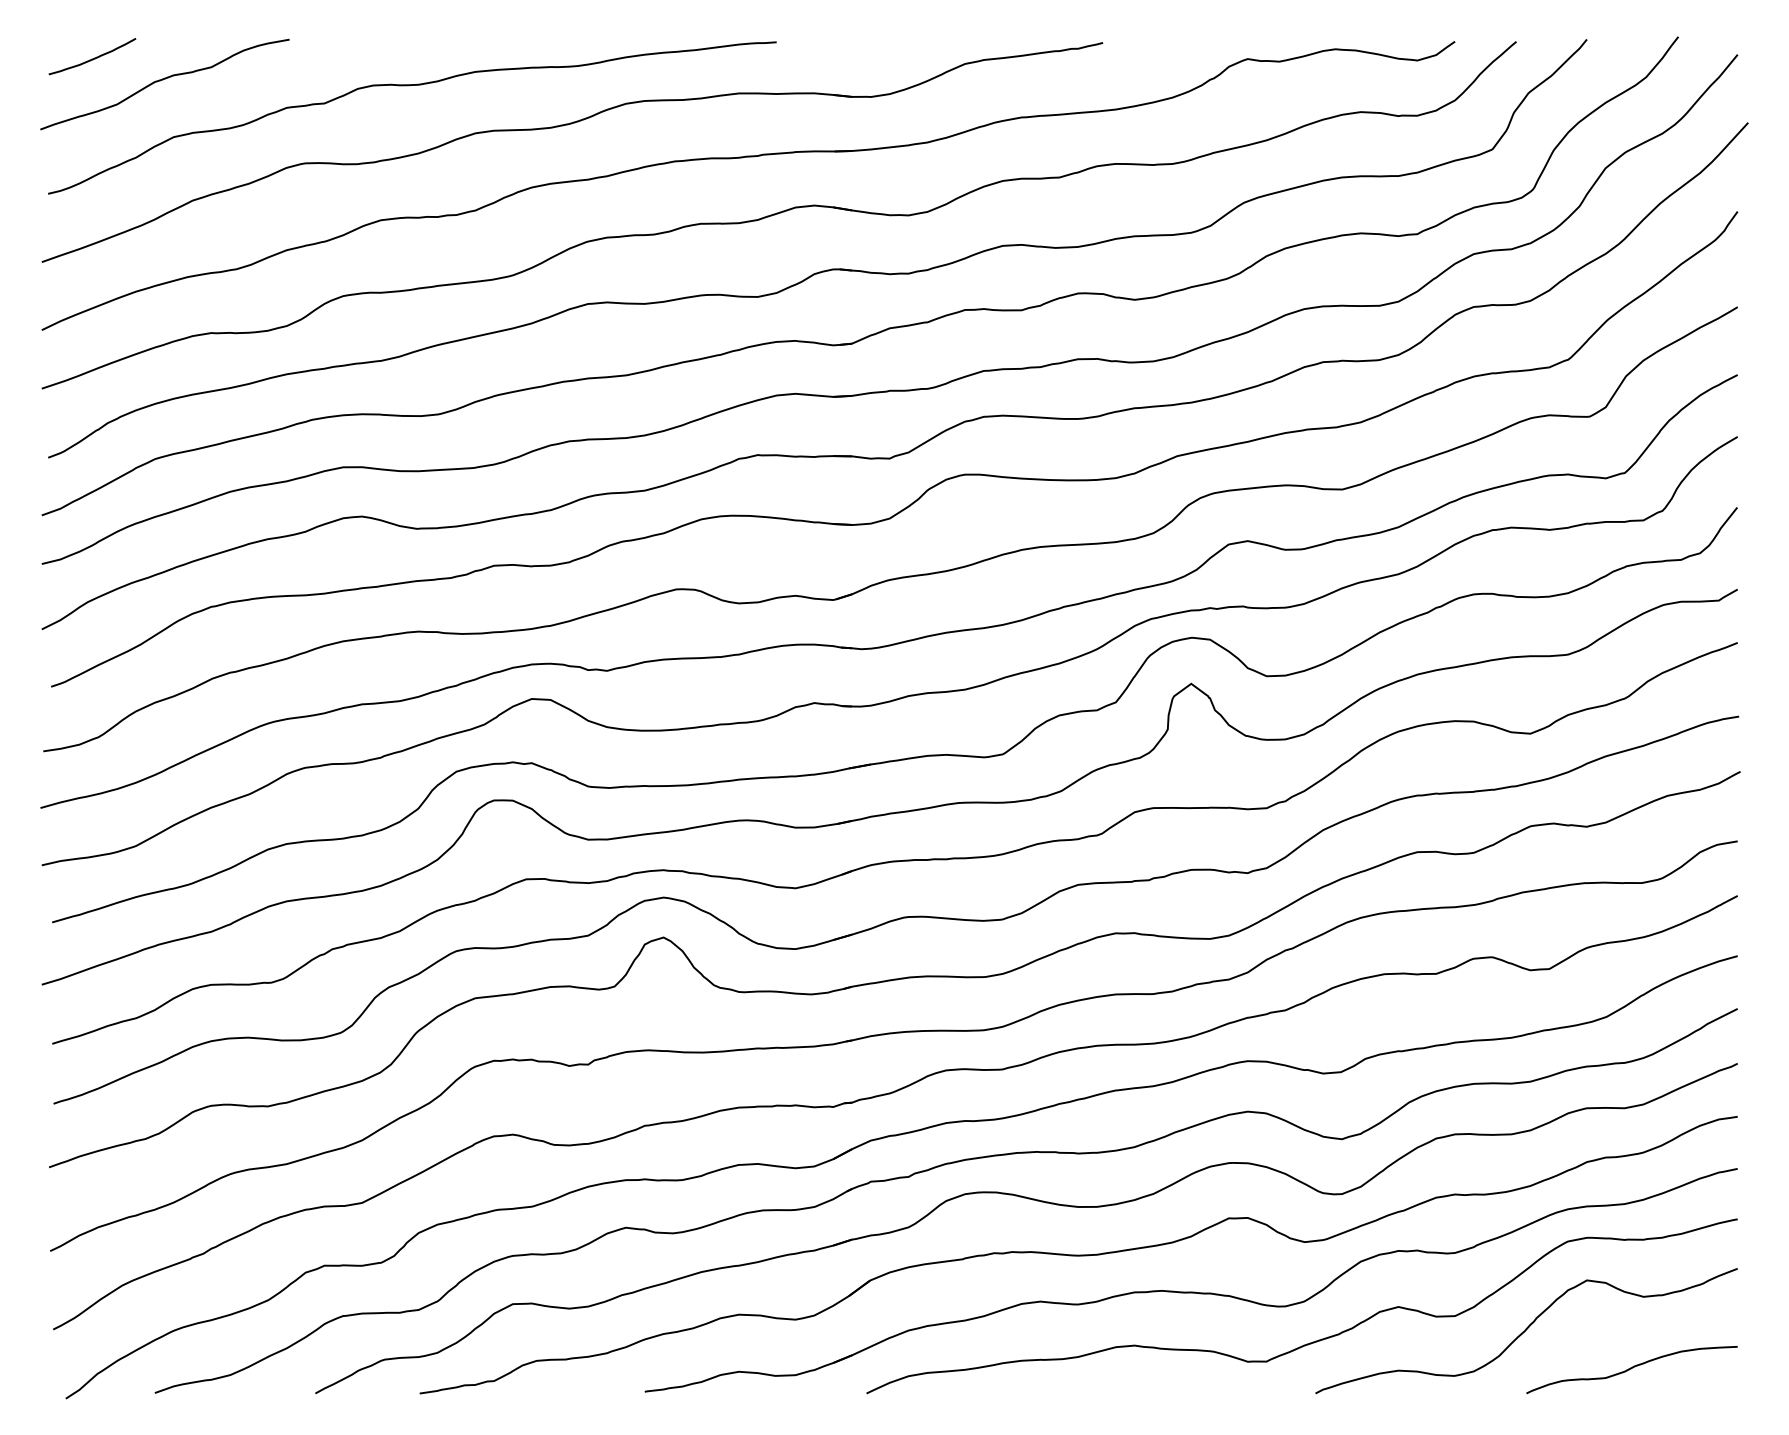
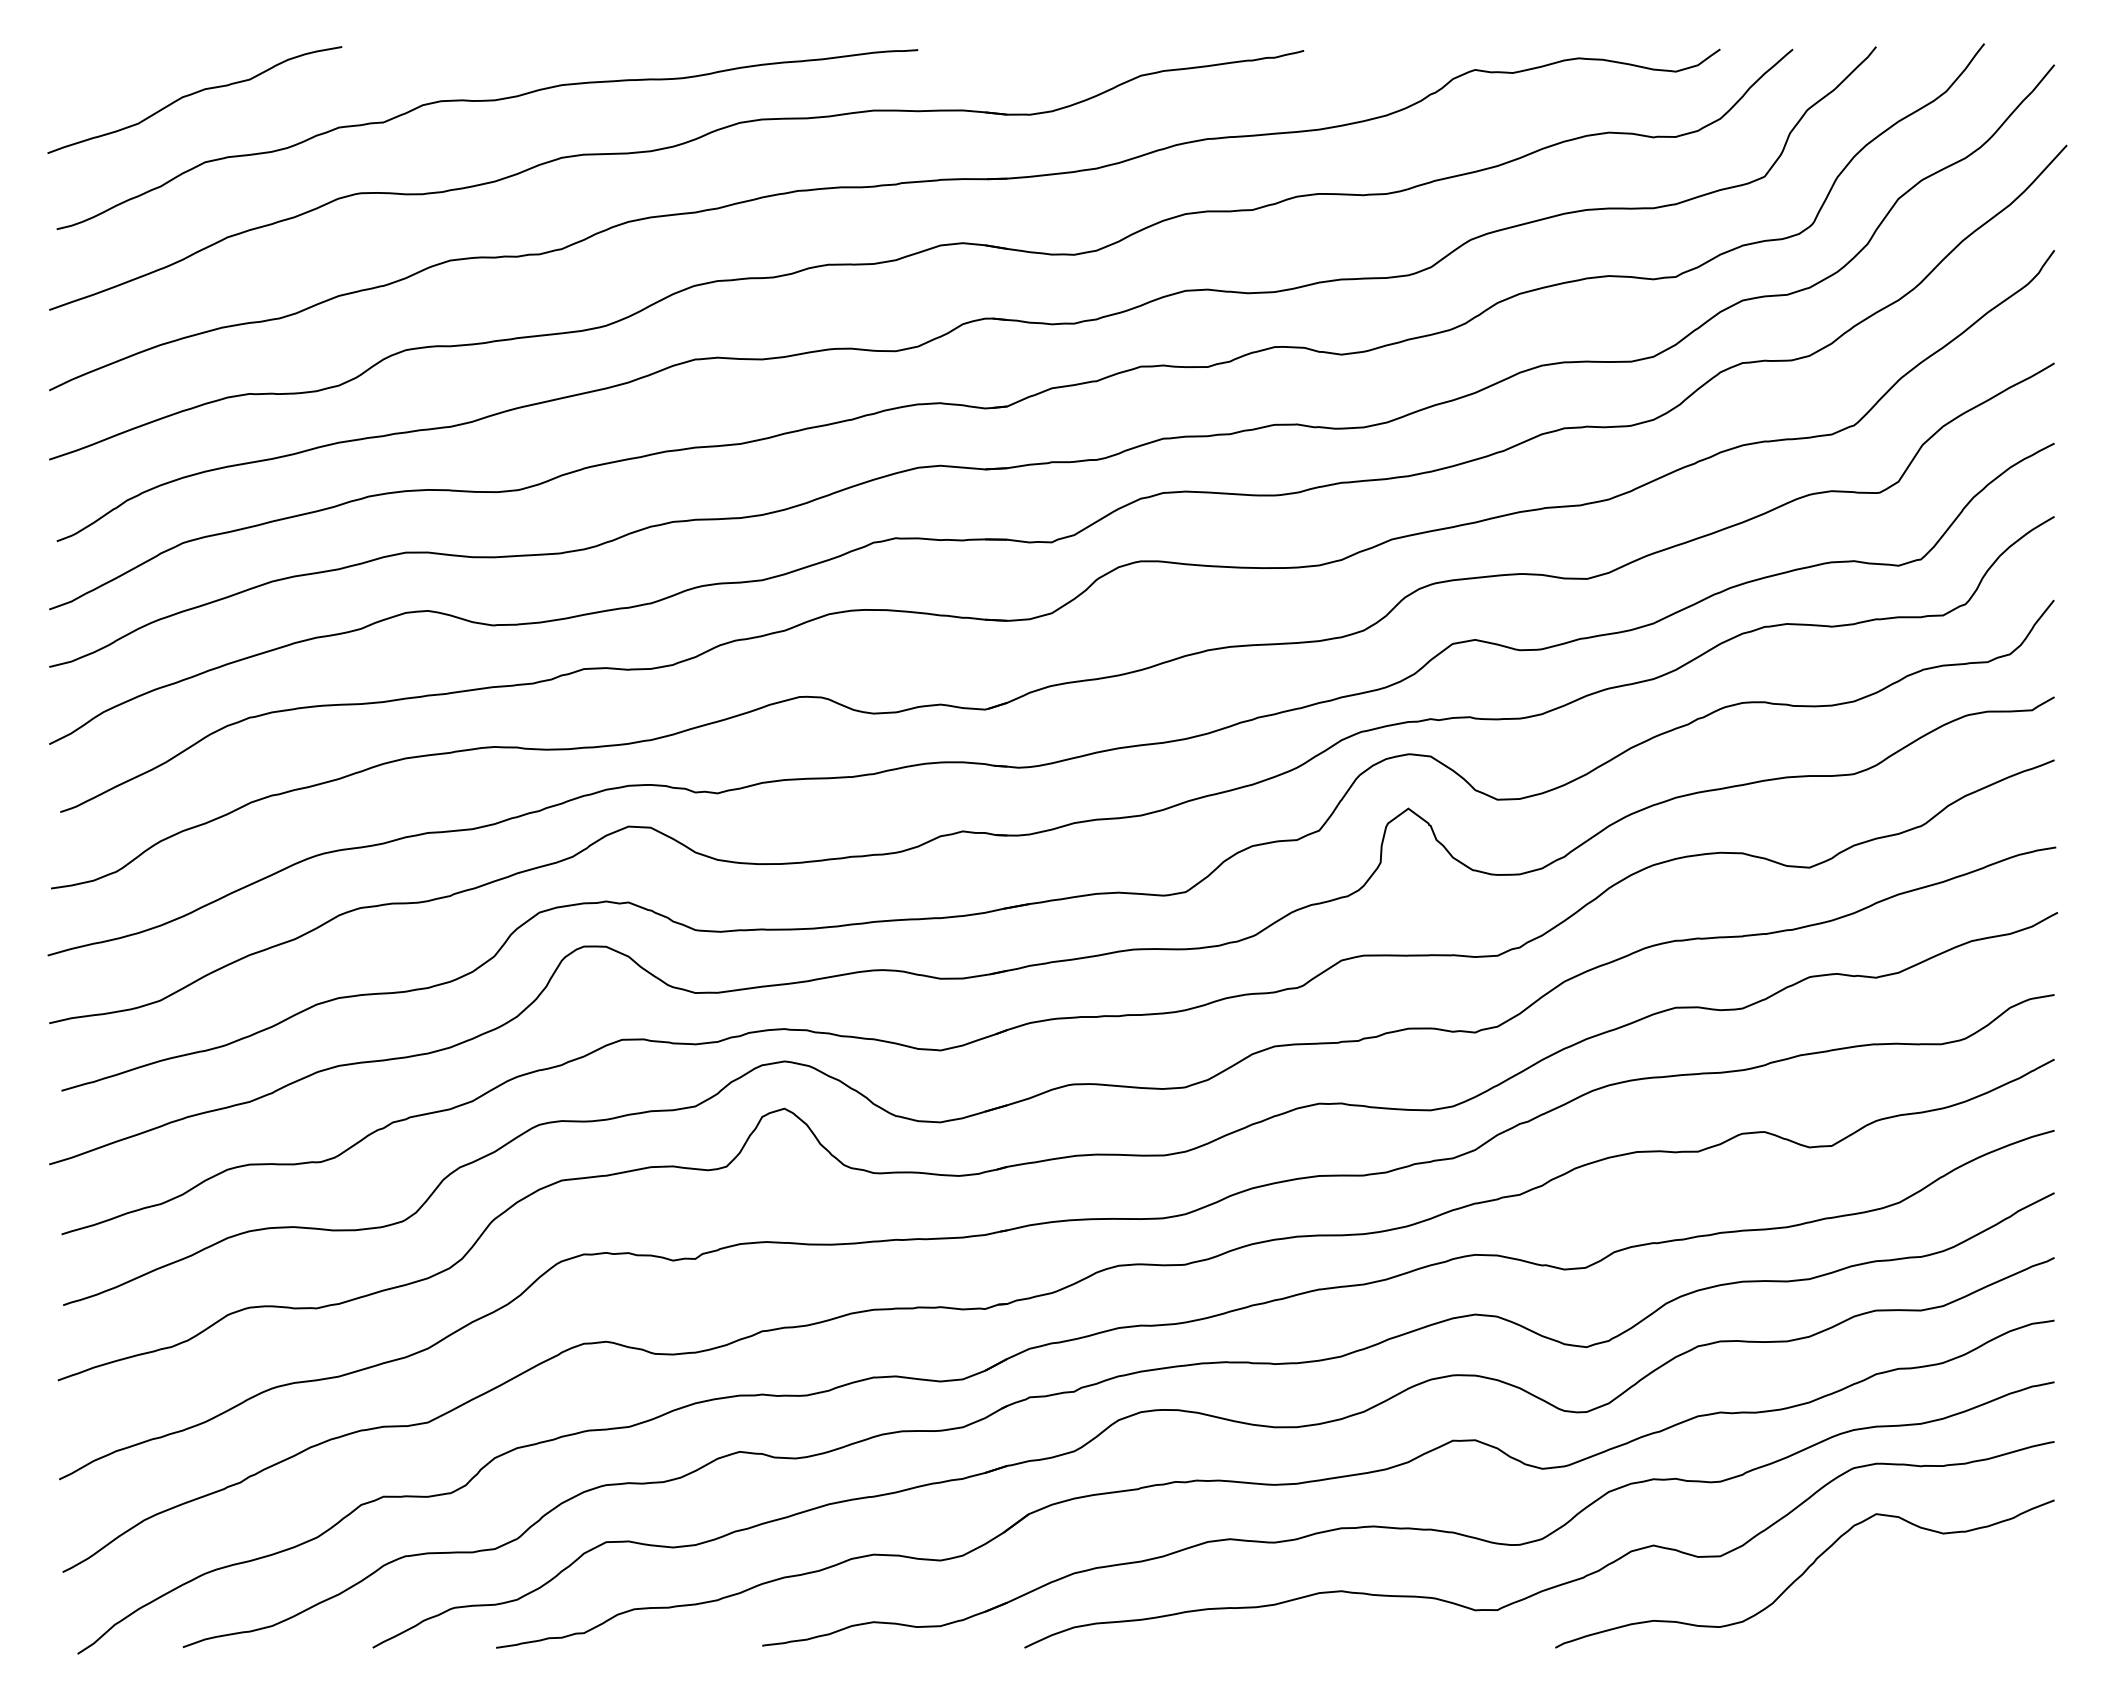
curve: (93, 57) -> (110, 68), removed
curve: (1631, 1368) -> (1929, 1618), removed

